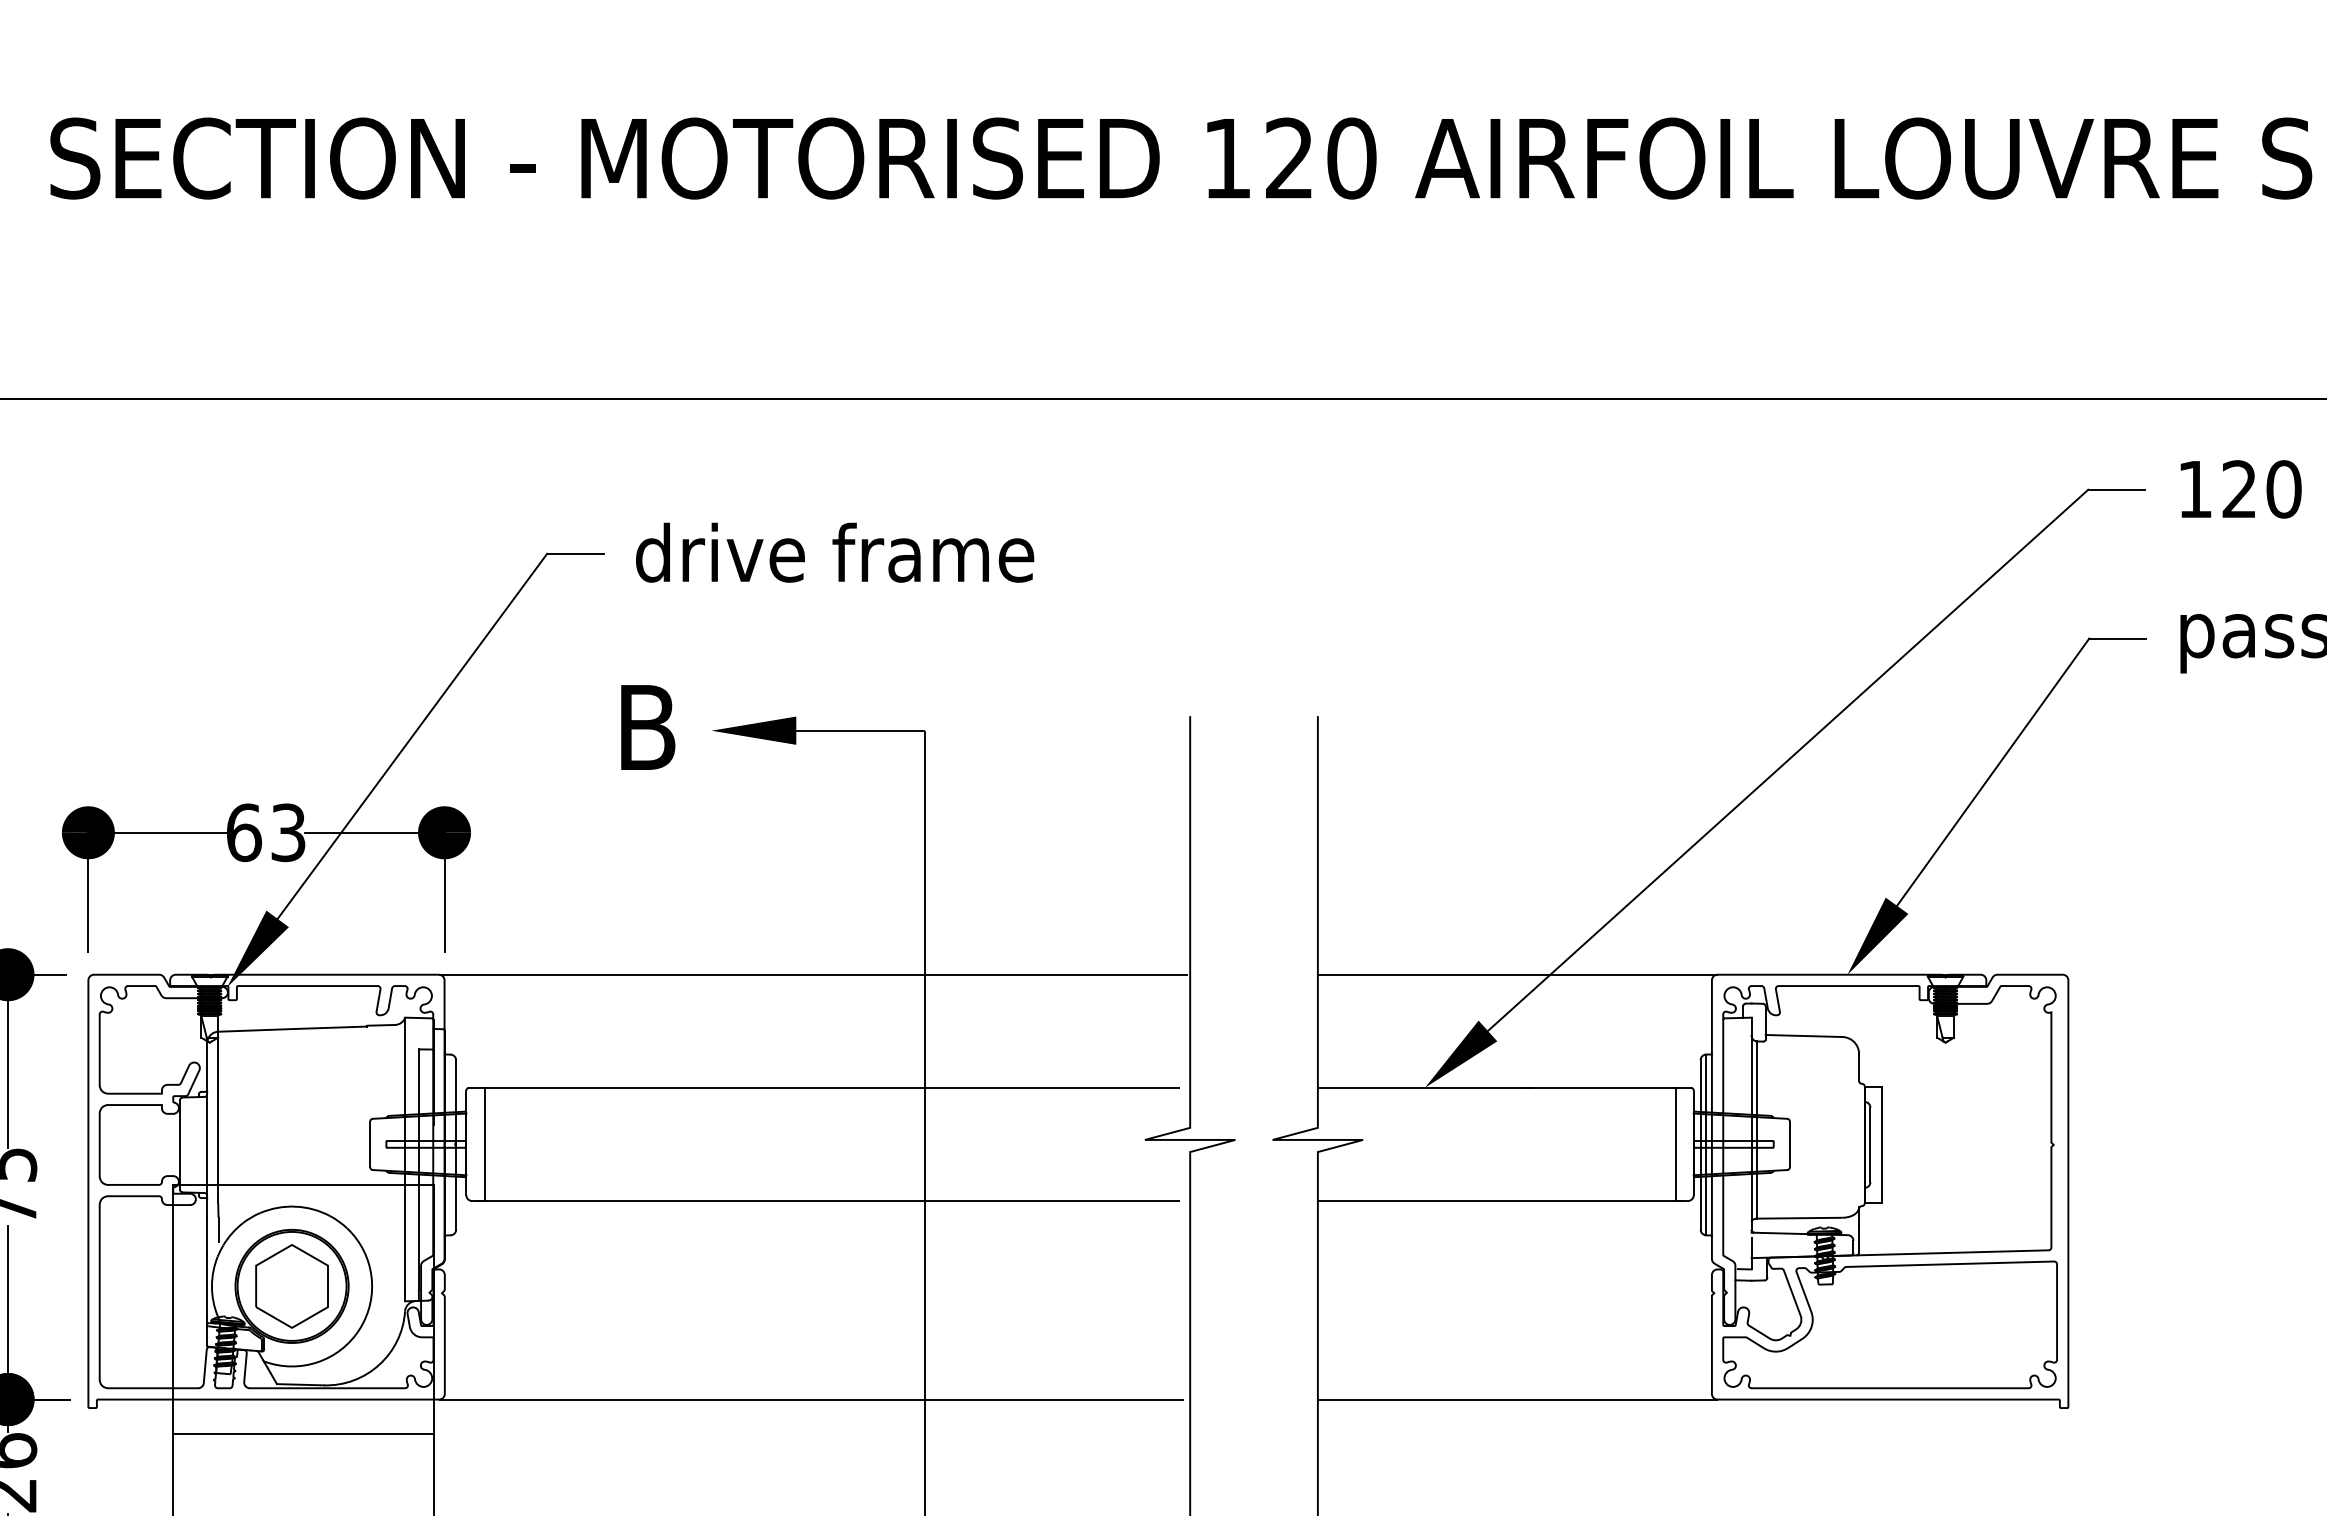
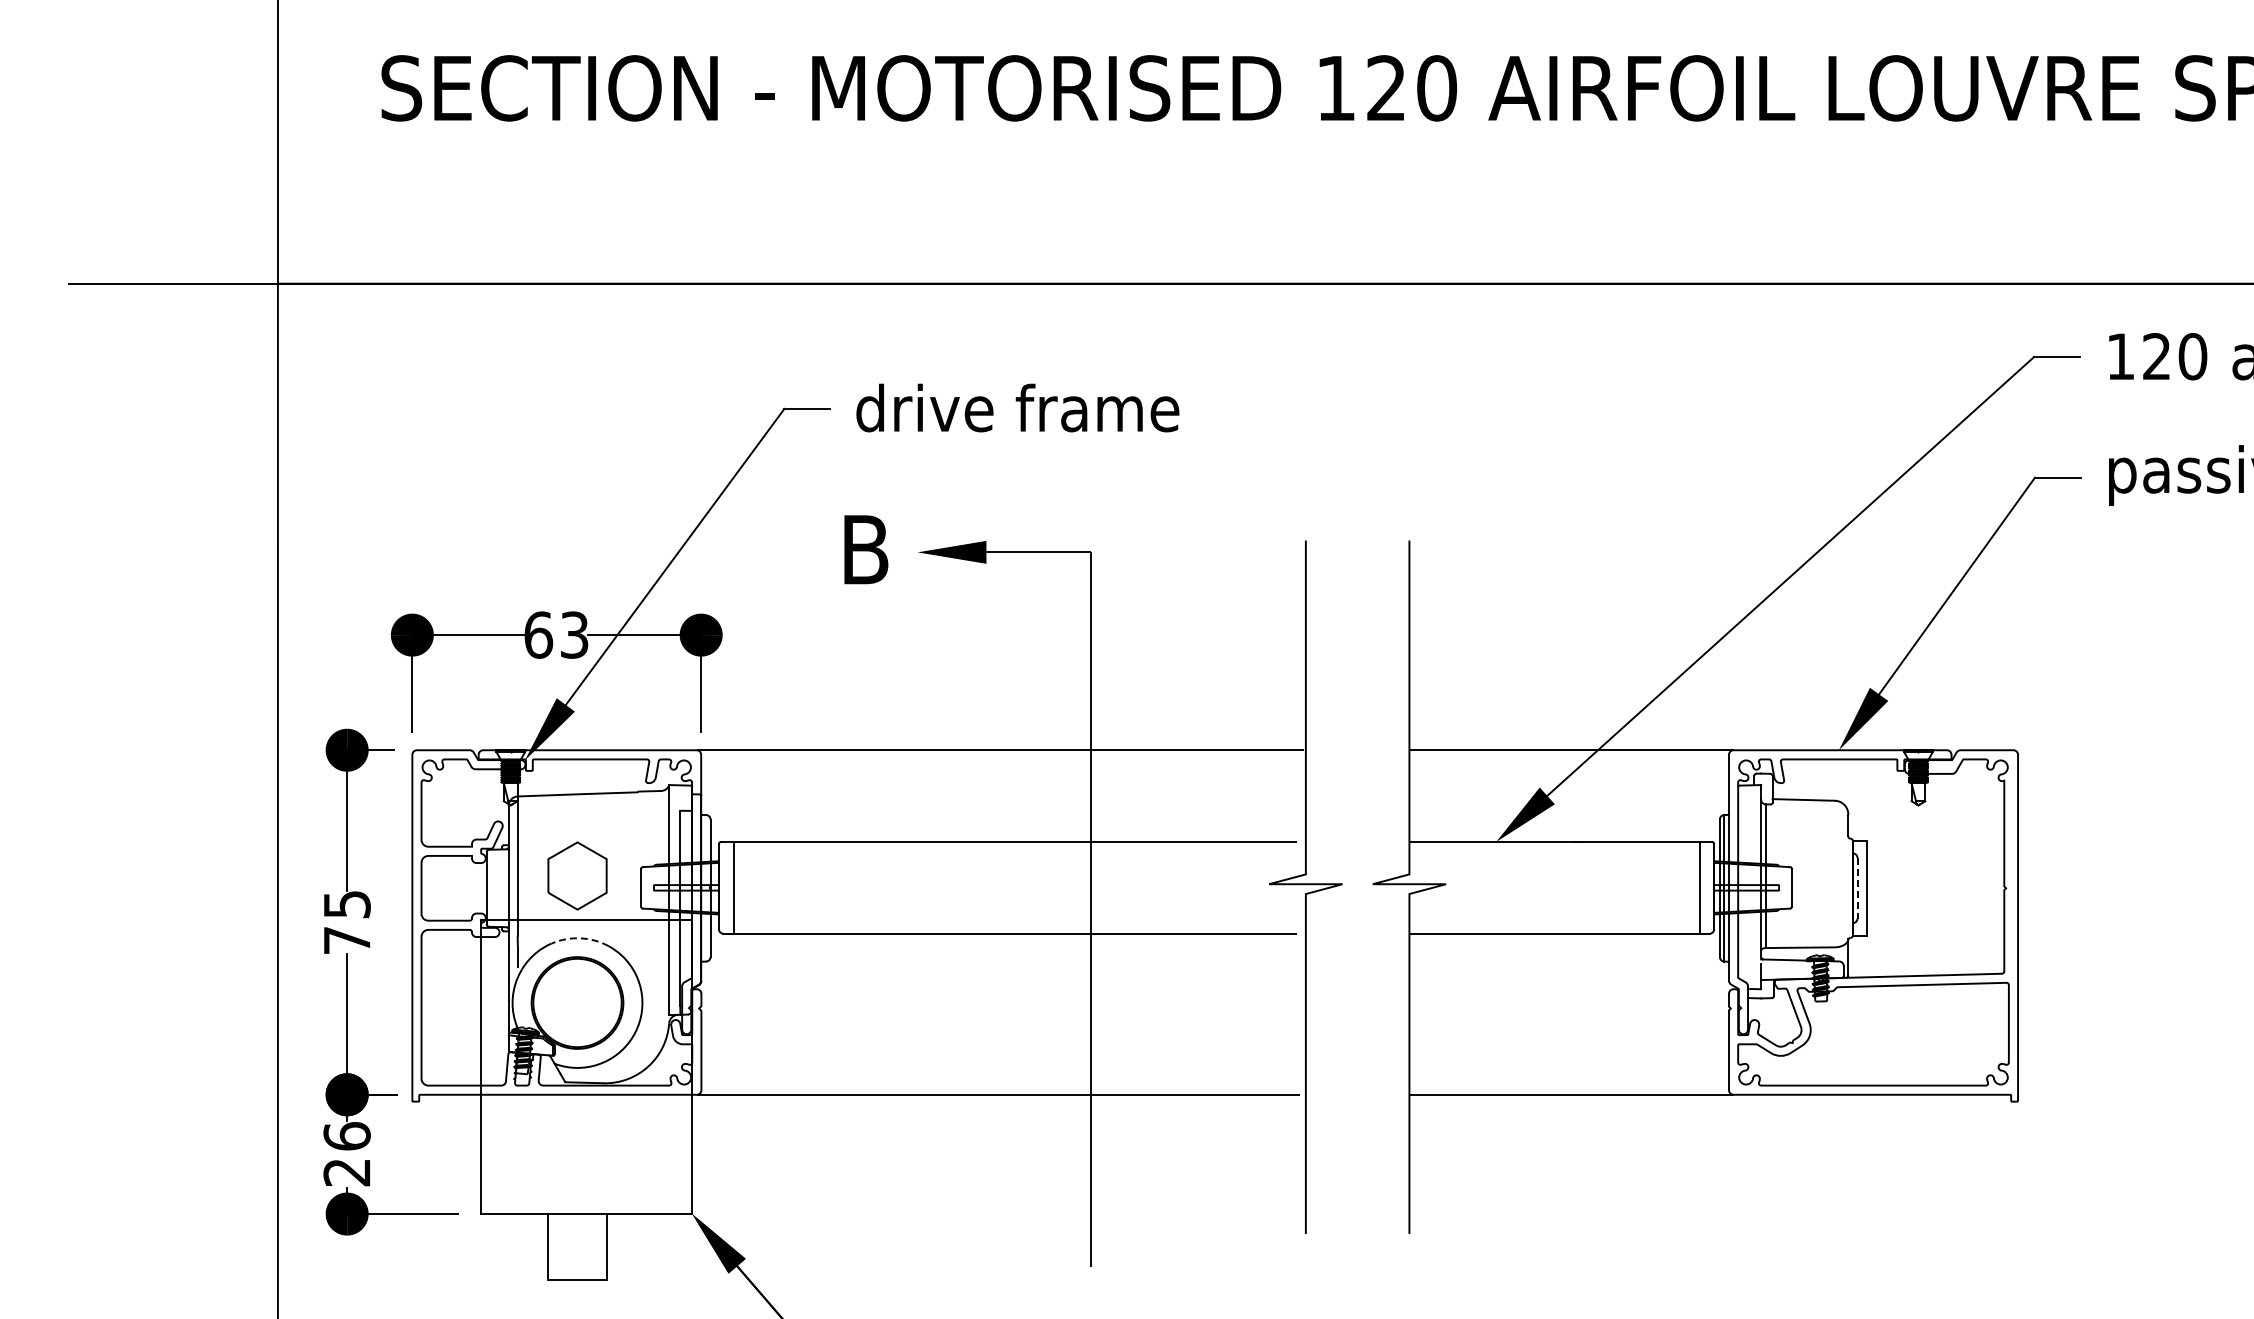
line: (1870, 1145) -> (1857, 888), solid -> dashed
arc: (295, 1206) -> (580, 938), solid -> dashed
part: (292, 1285) -> (577, 875), moved
line: (303, 1433) -> (586, 1122), removed

